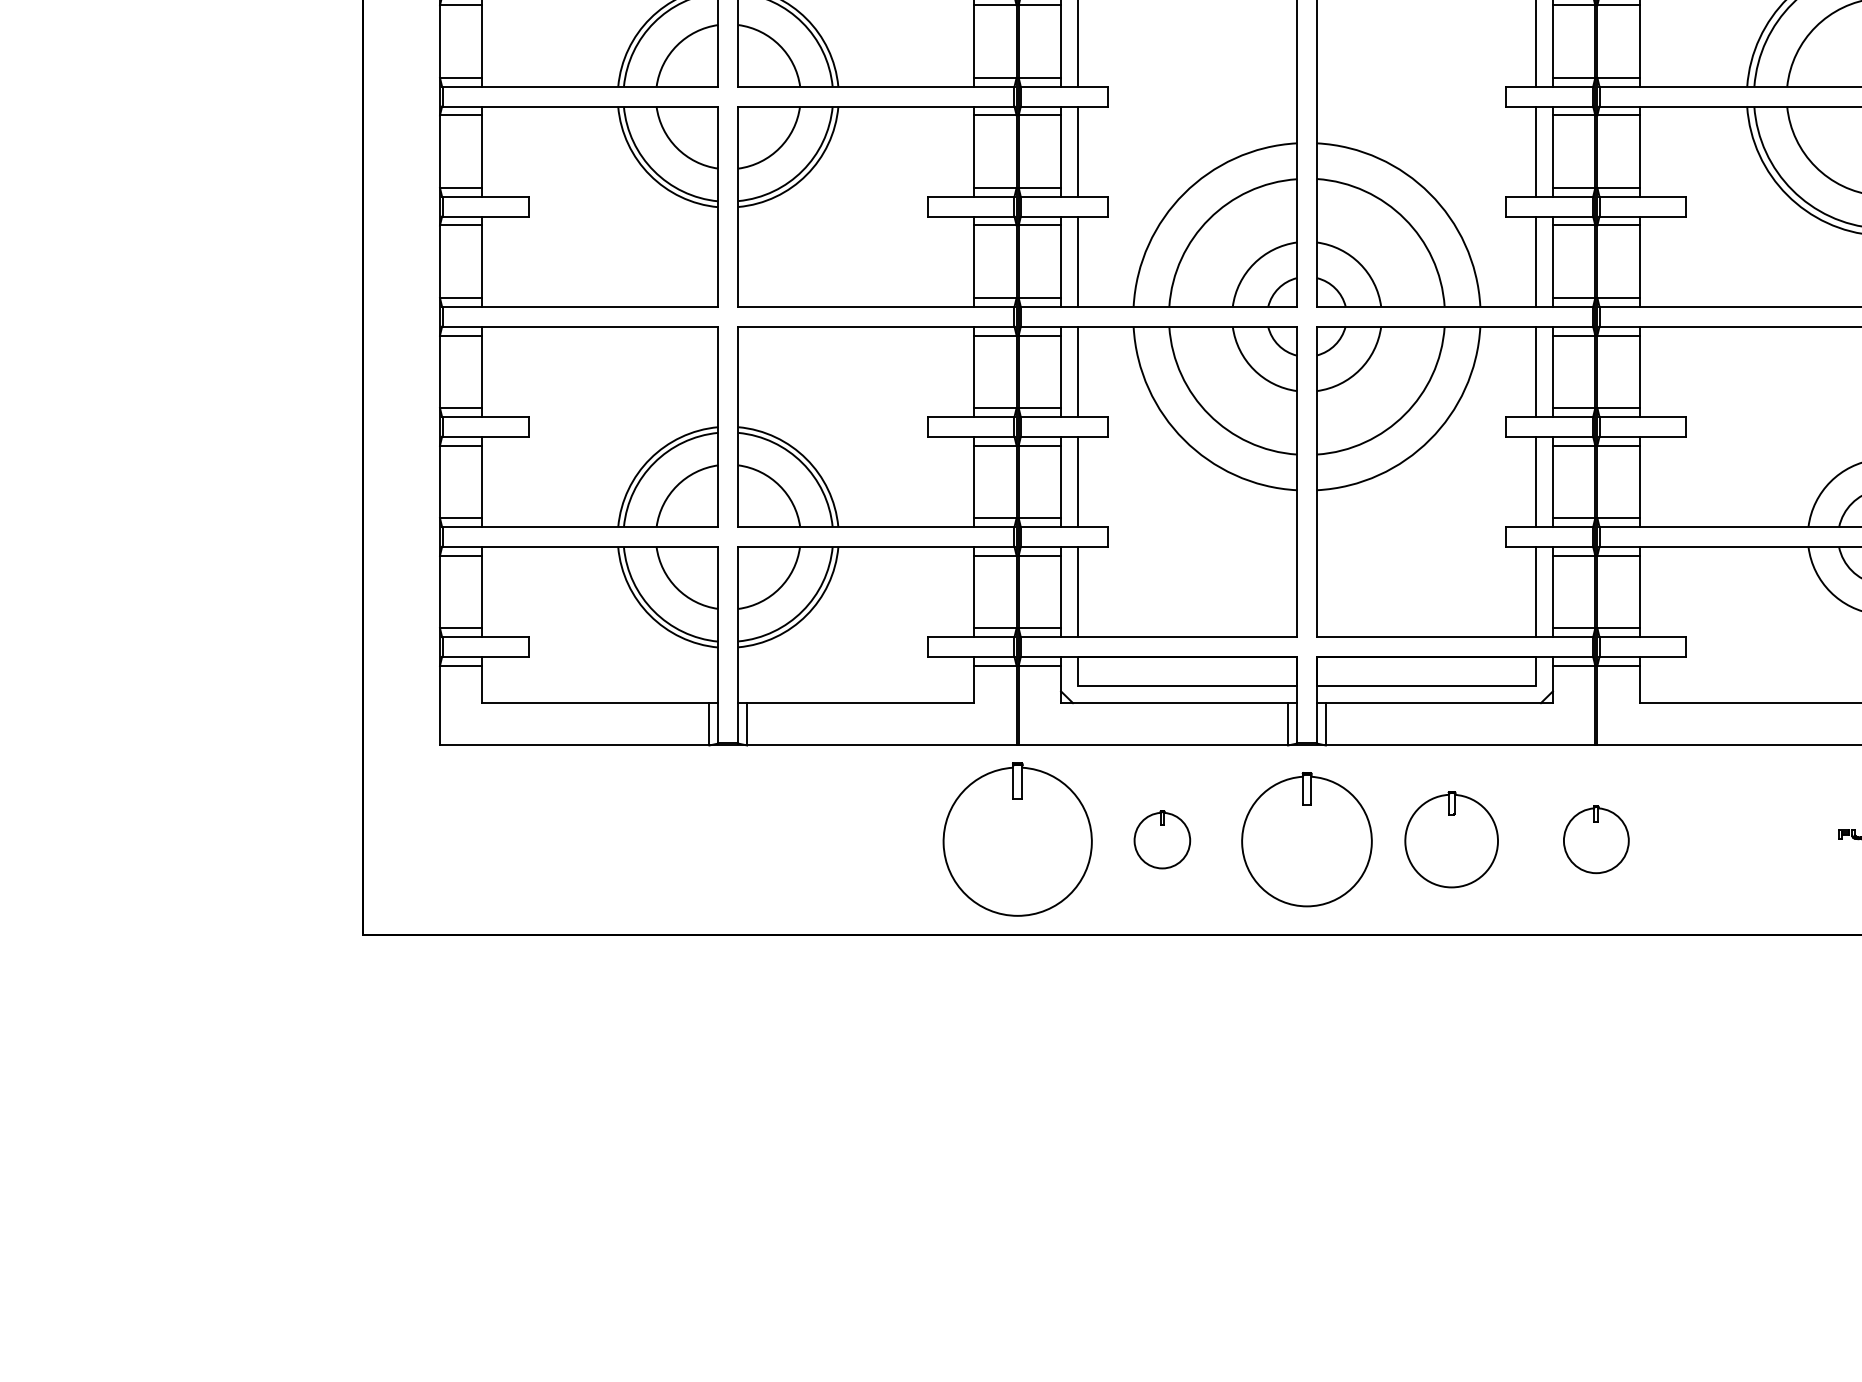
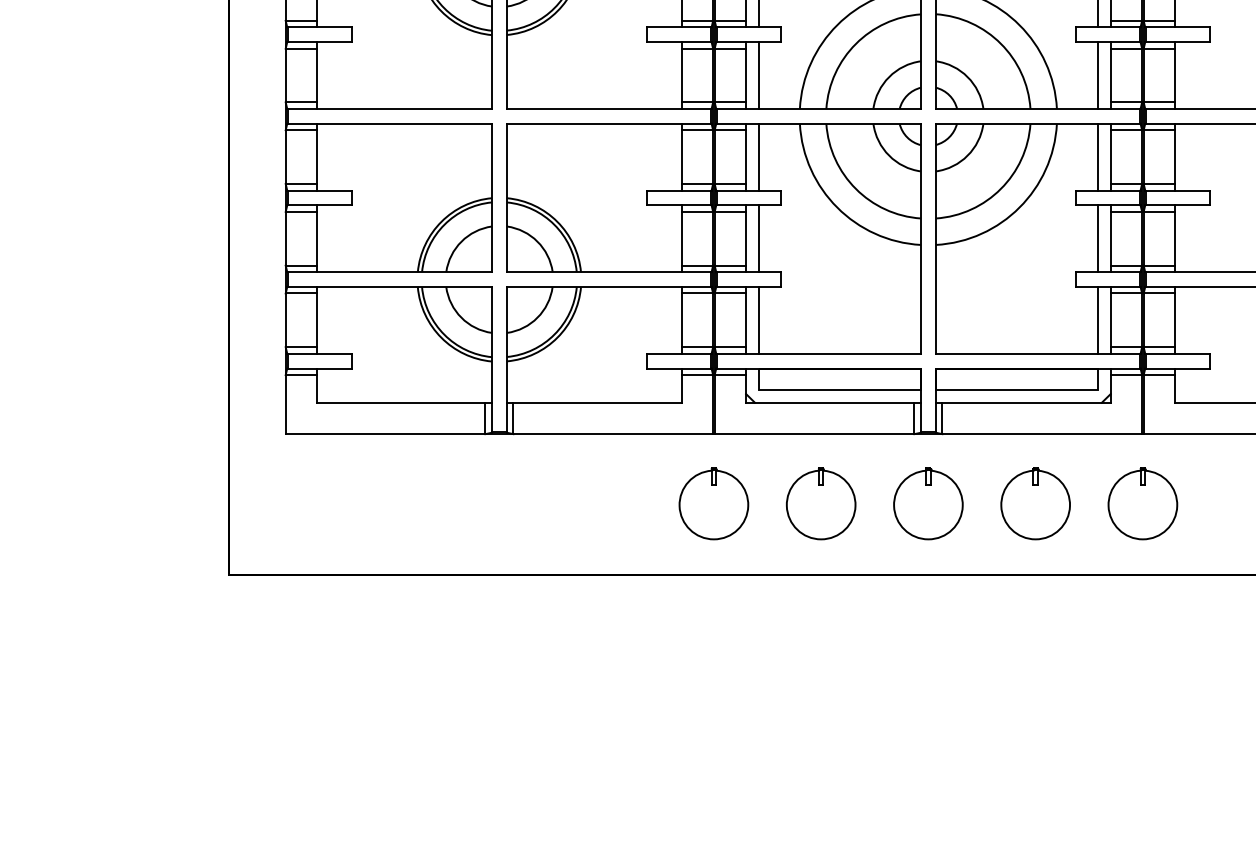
part: (1017, 839) -> (713, 503), size x0.62
part: (1162, 839) -> (821, 503), size x1.67
part: (1306, 839) -> (928, 503), size x0.71
part: (1596, 839) -> (1143, 503), size x1.43

